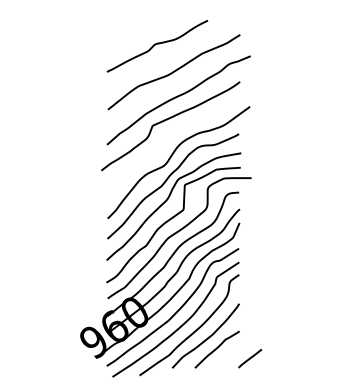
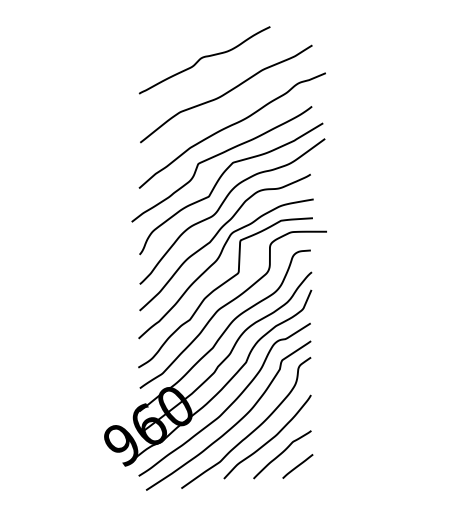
curve: (169, 138) -> (220, 180), added
line: (250, 358) -> (298, 466), moved

